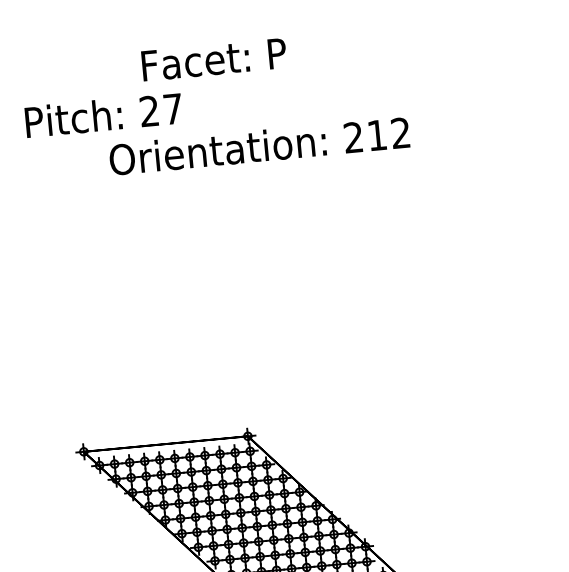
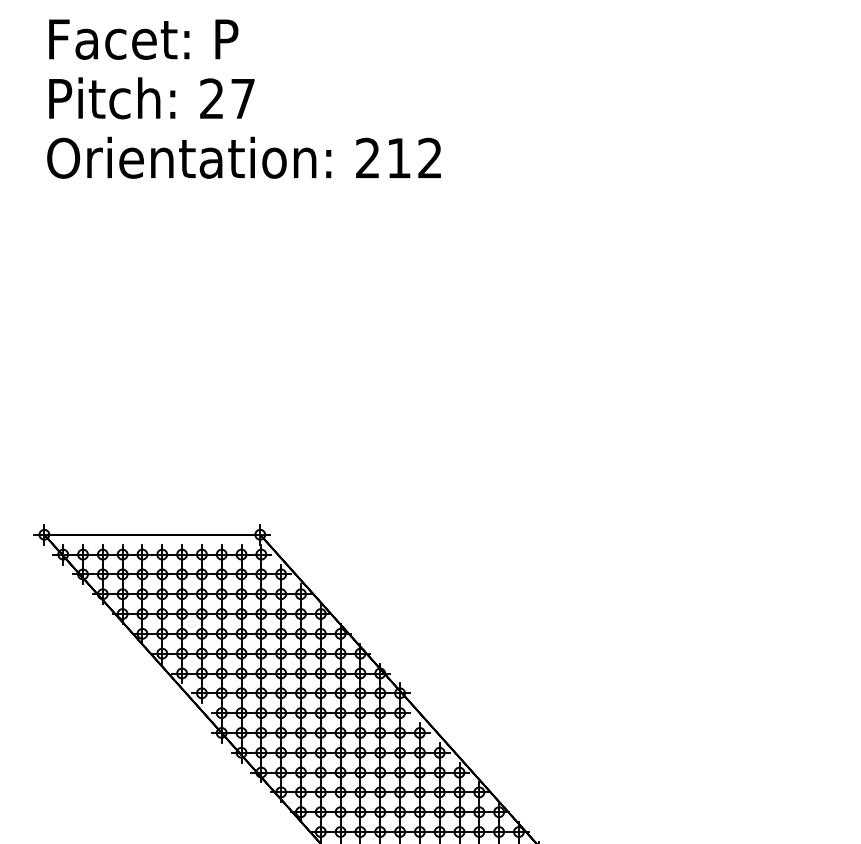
text: (214, 59) -> (143, 39), moved
text: (103, 115) -> (151, 98), moved
text: (258, 145) -> (243, 157), moved

